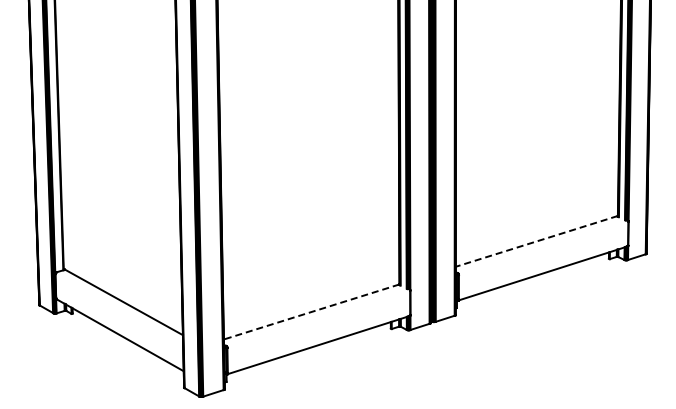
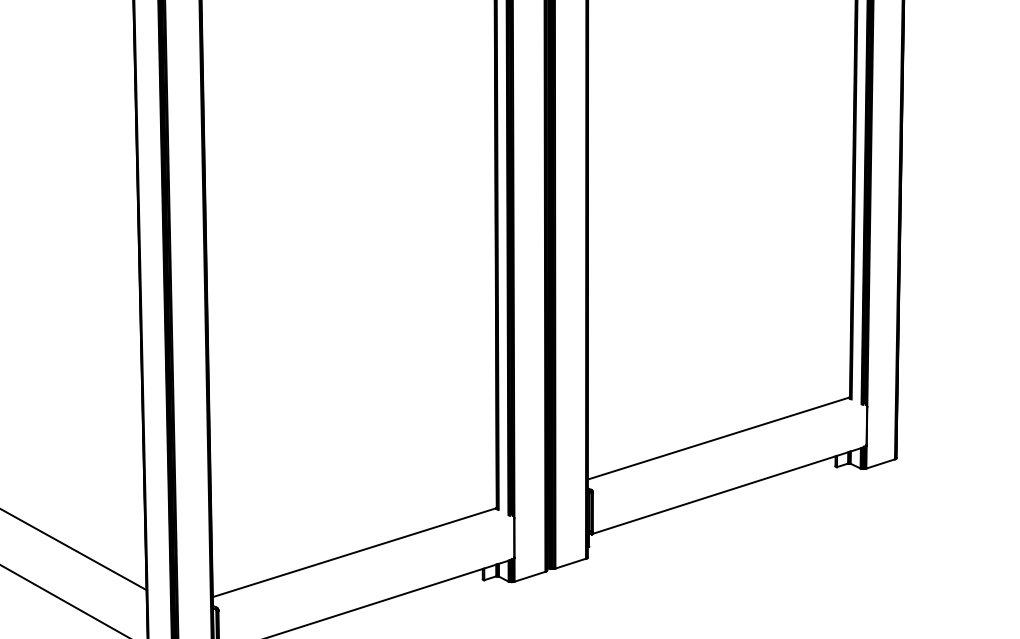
line: (536, 241) -> (718, 438), dashed -> solid
line: (311, 311) -> (354, 551), dashed -> solid

